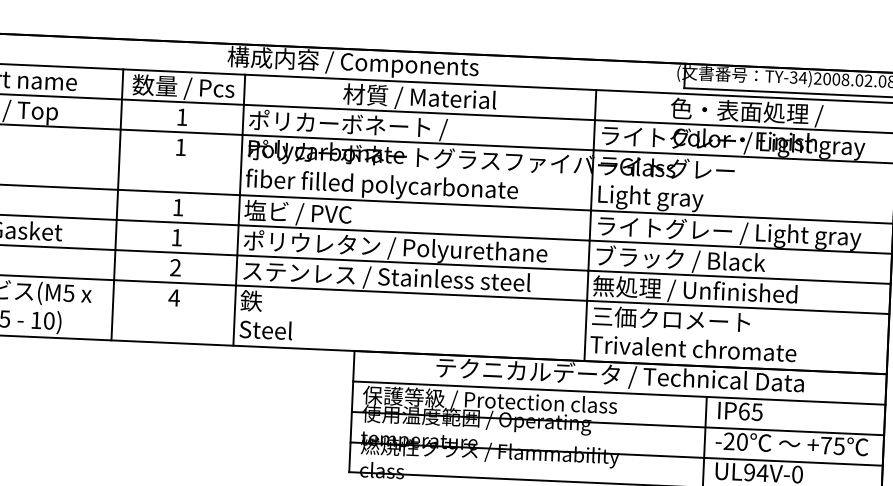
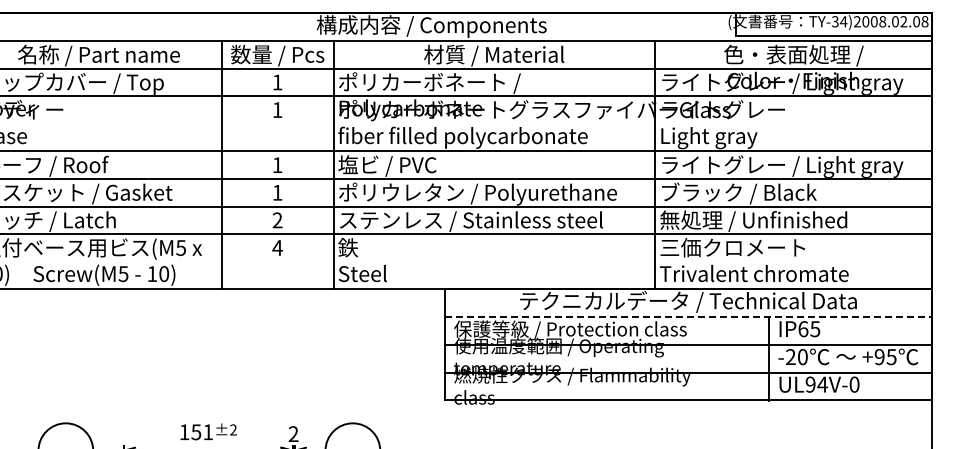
line: (619, 393) -> (688, 317), solid -> dashed
text: (826, 446) -> (879, 357), +75 -> +95

